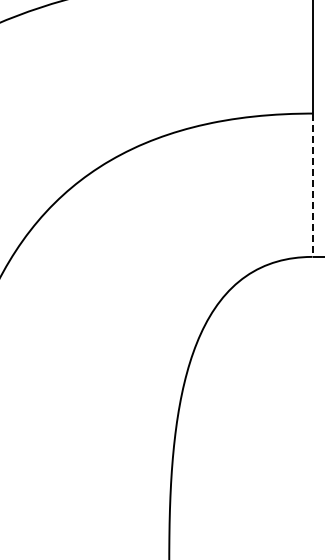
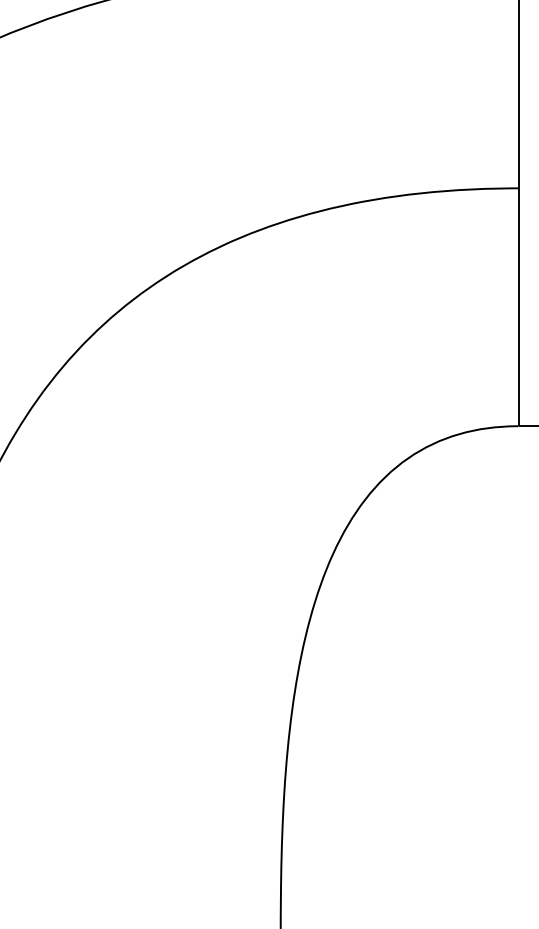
line: (312, 185) -> (518, 307), dashed -> solid

